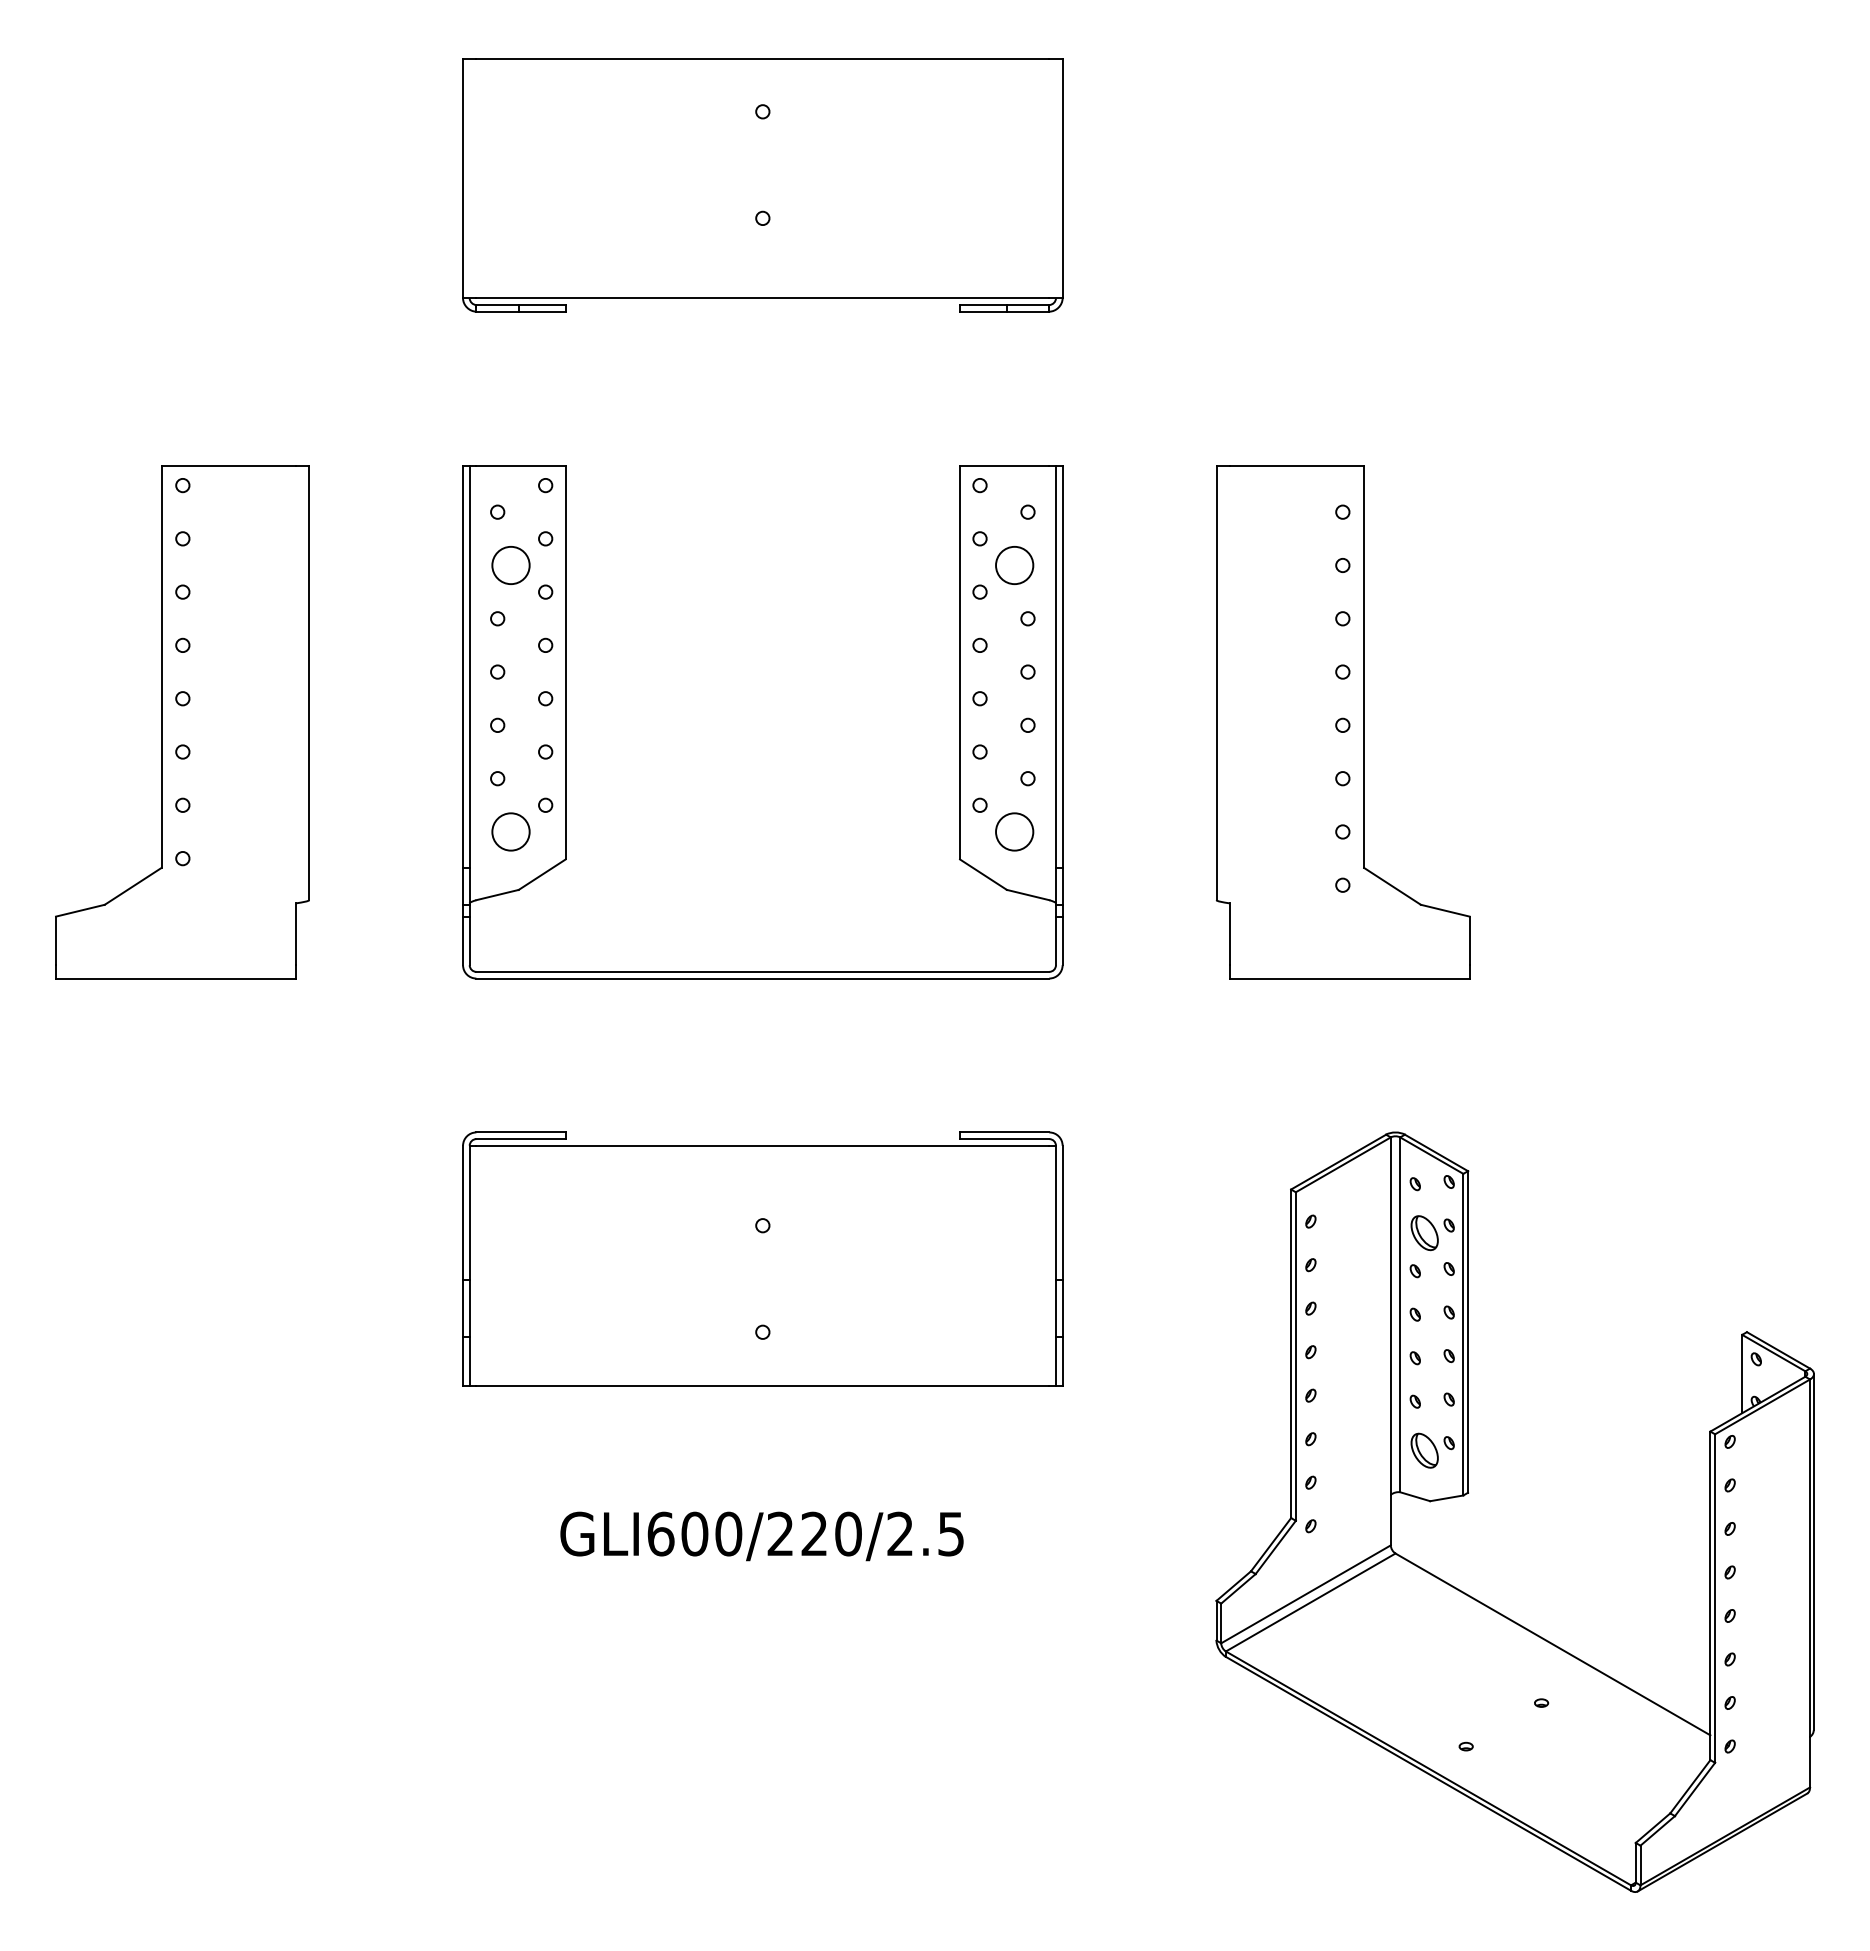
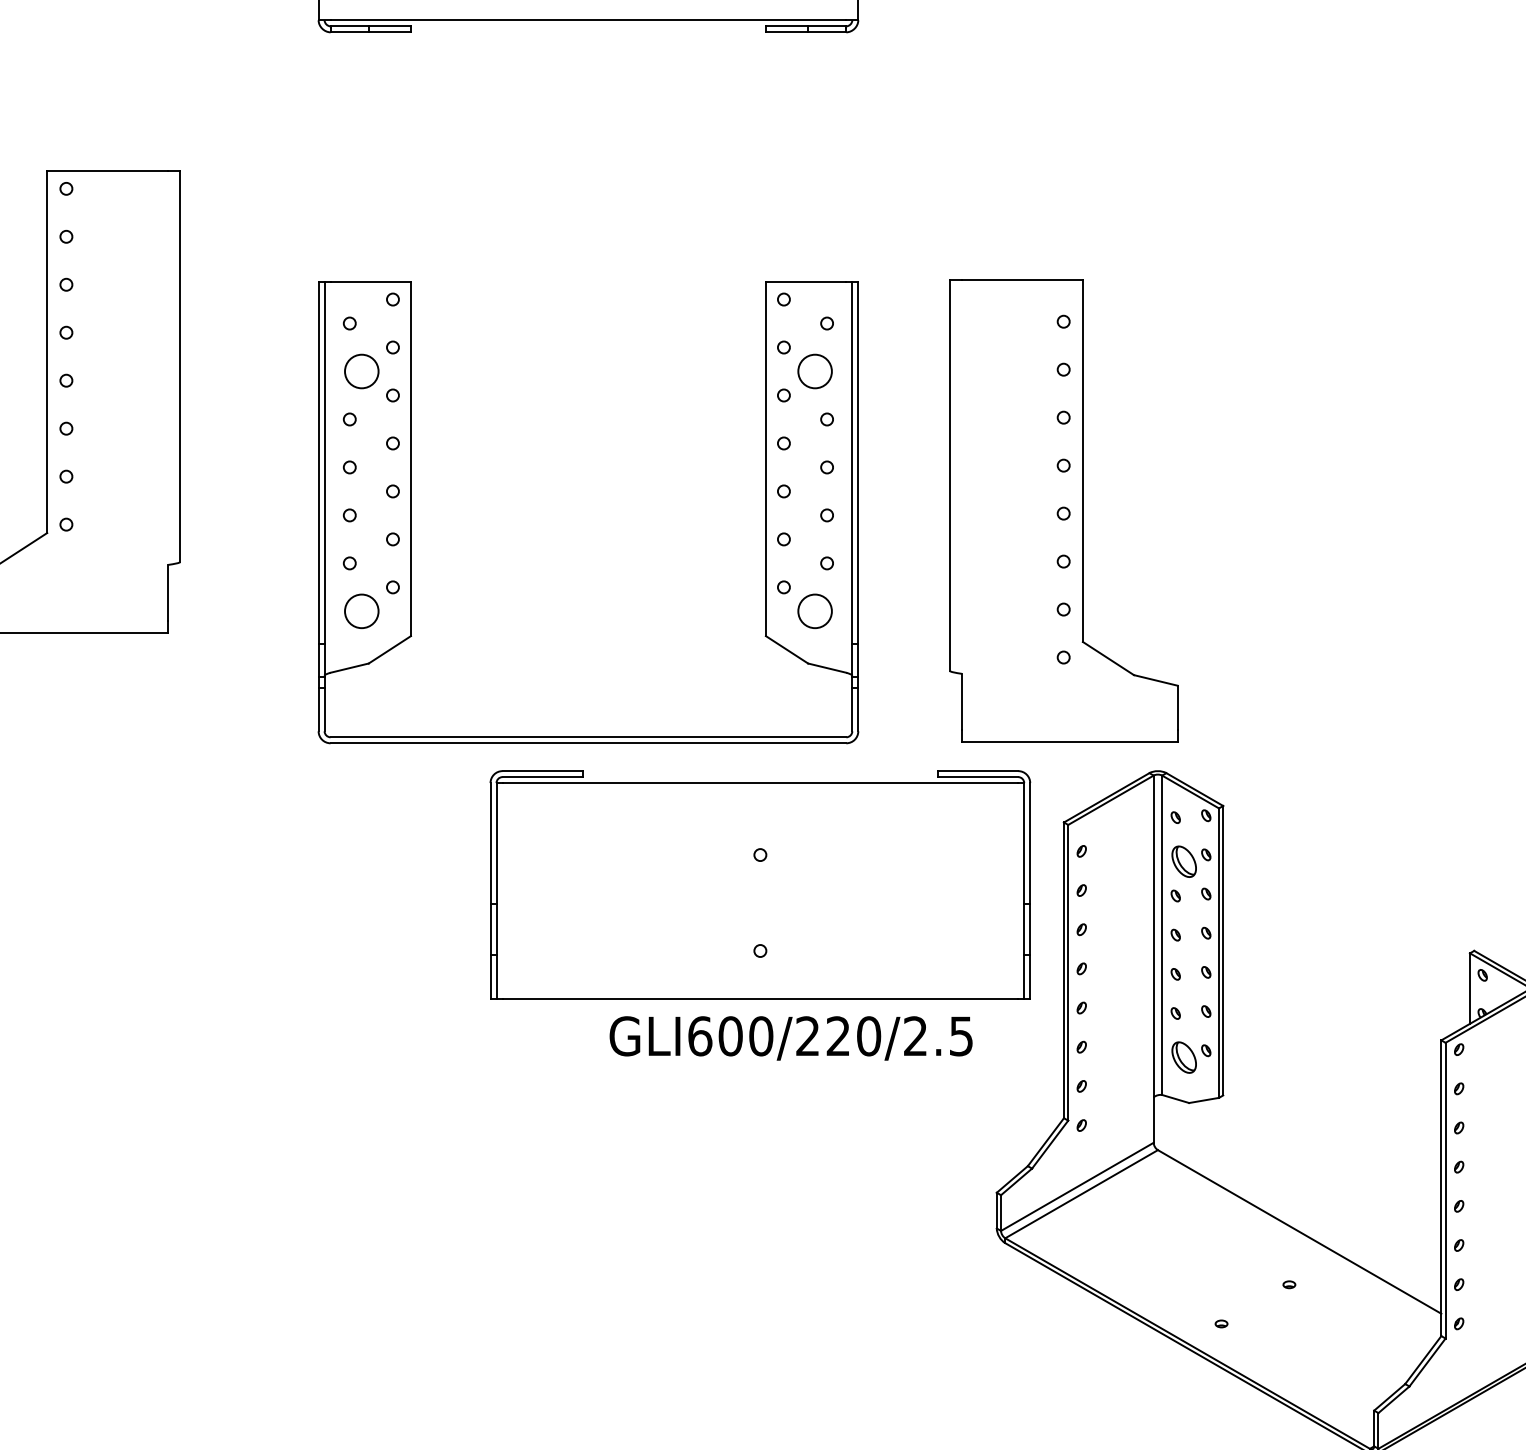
part: (566, 722) -> (411, 512), moved
part: (1343, 722) -> (1064, 511), moved
part: (762, 1258) -> (760, 884), moved
text: (761, 1536) -> (790, 1038), moved

